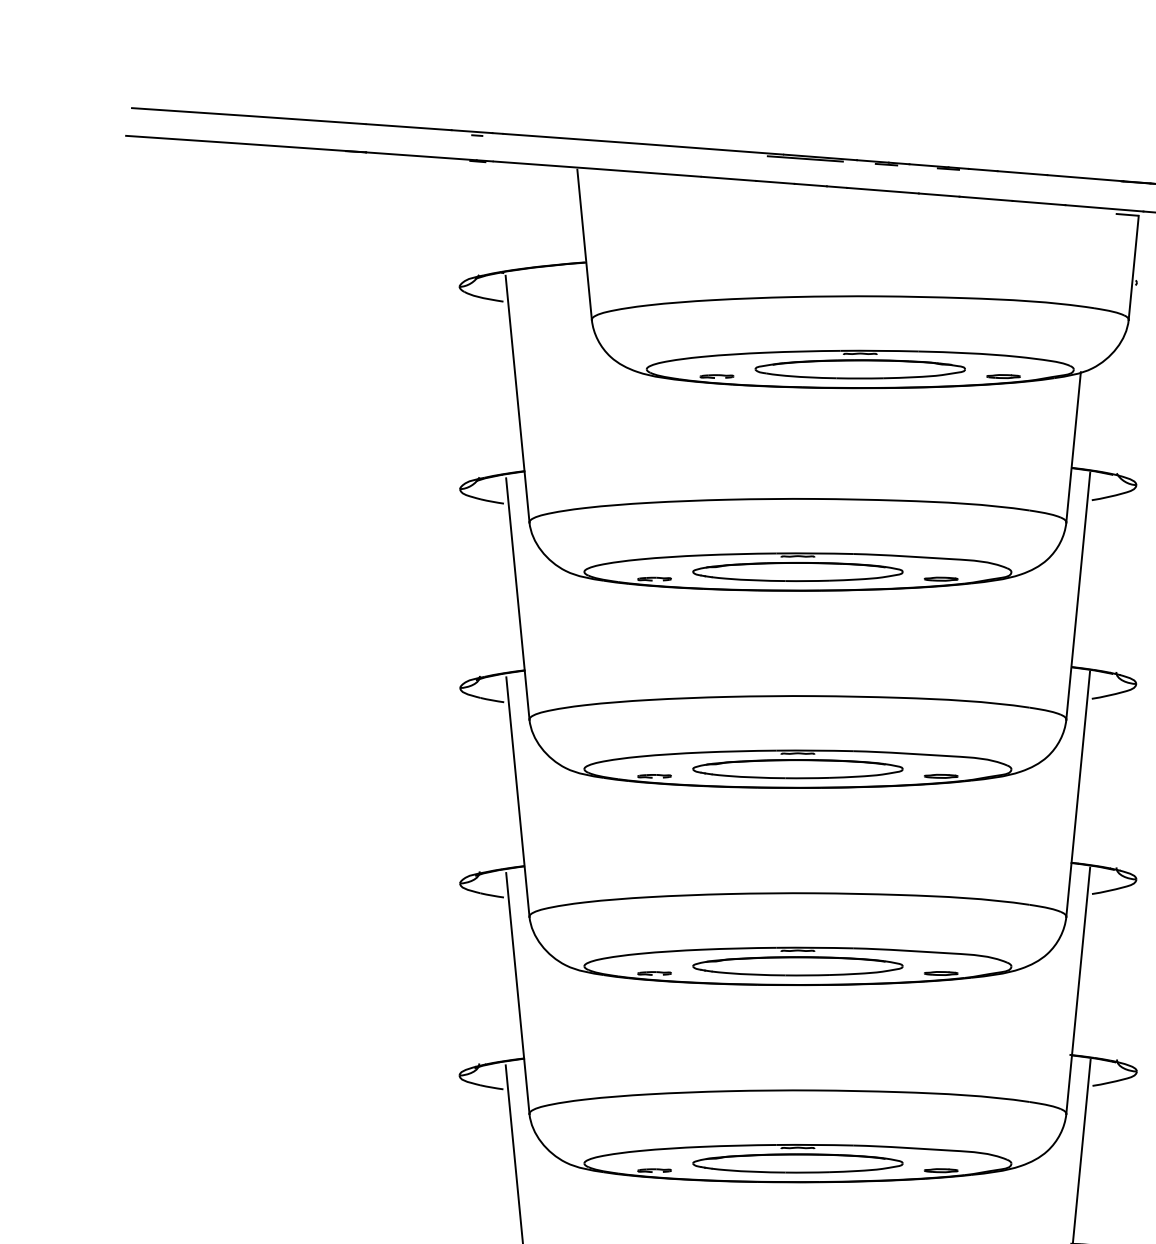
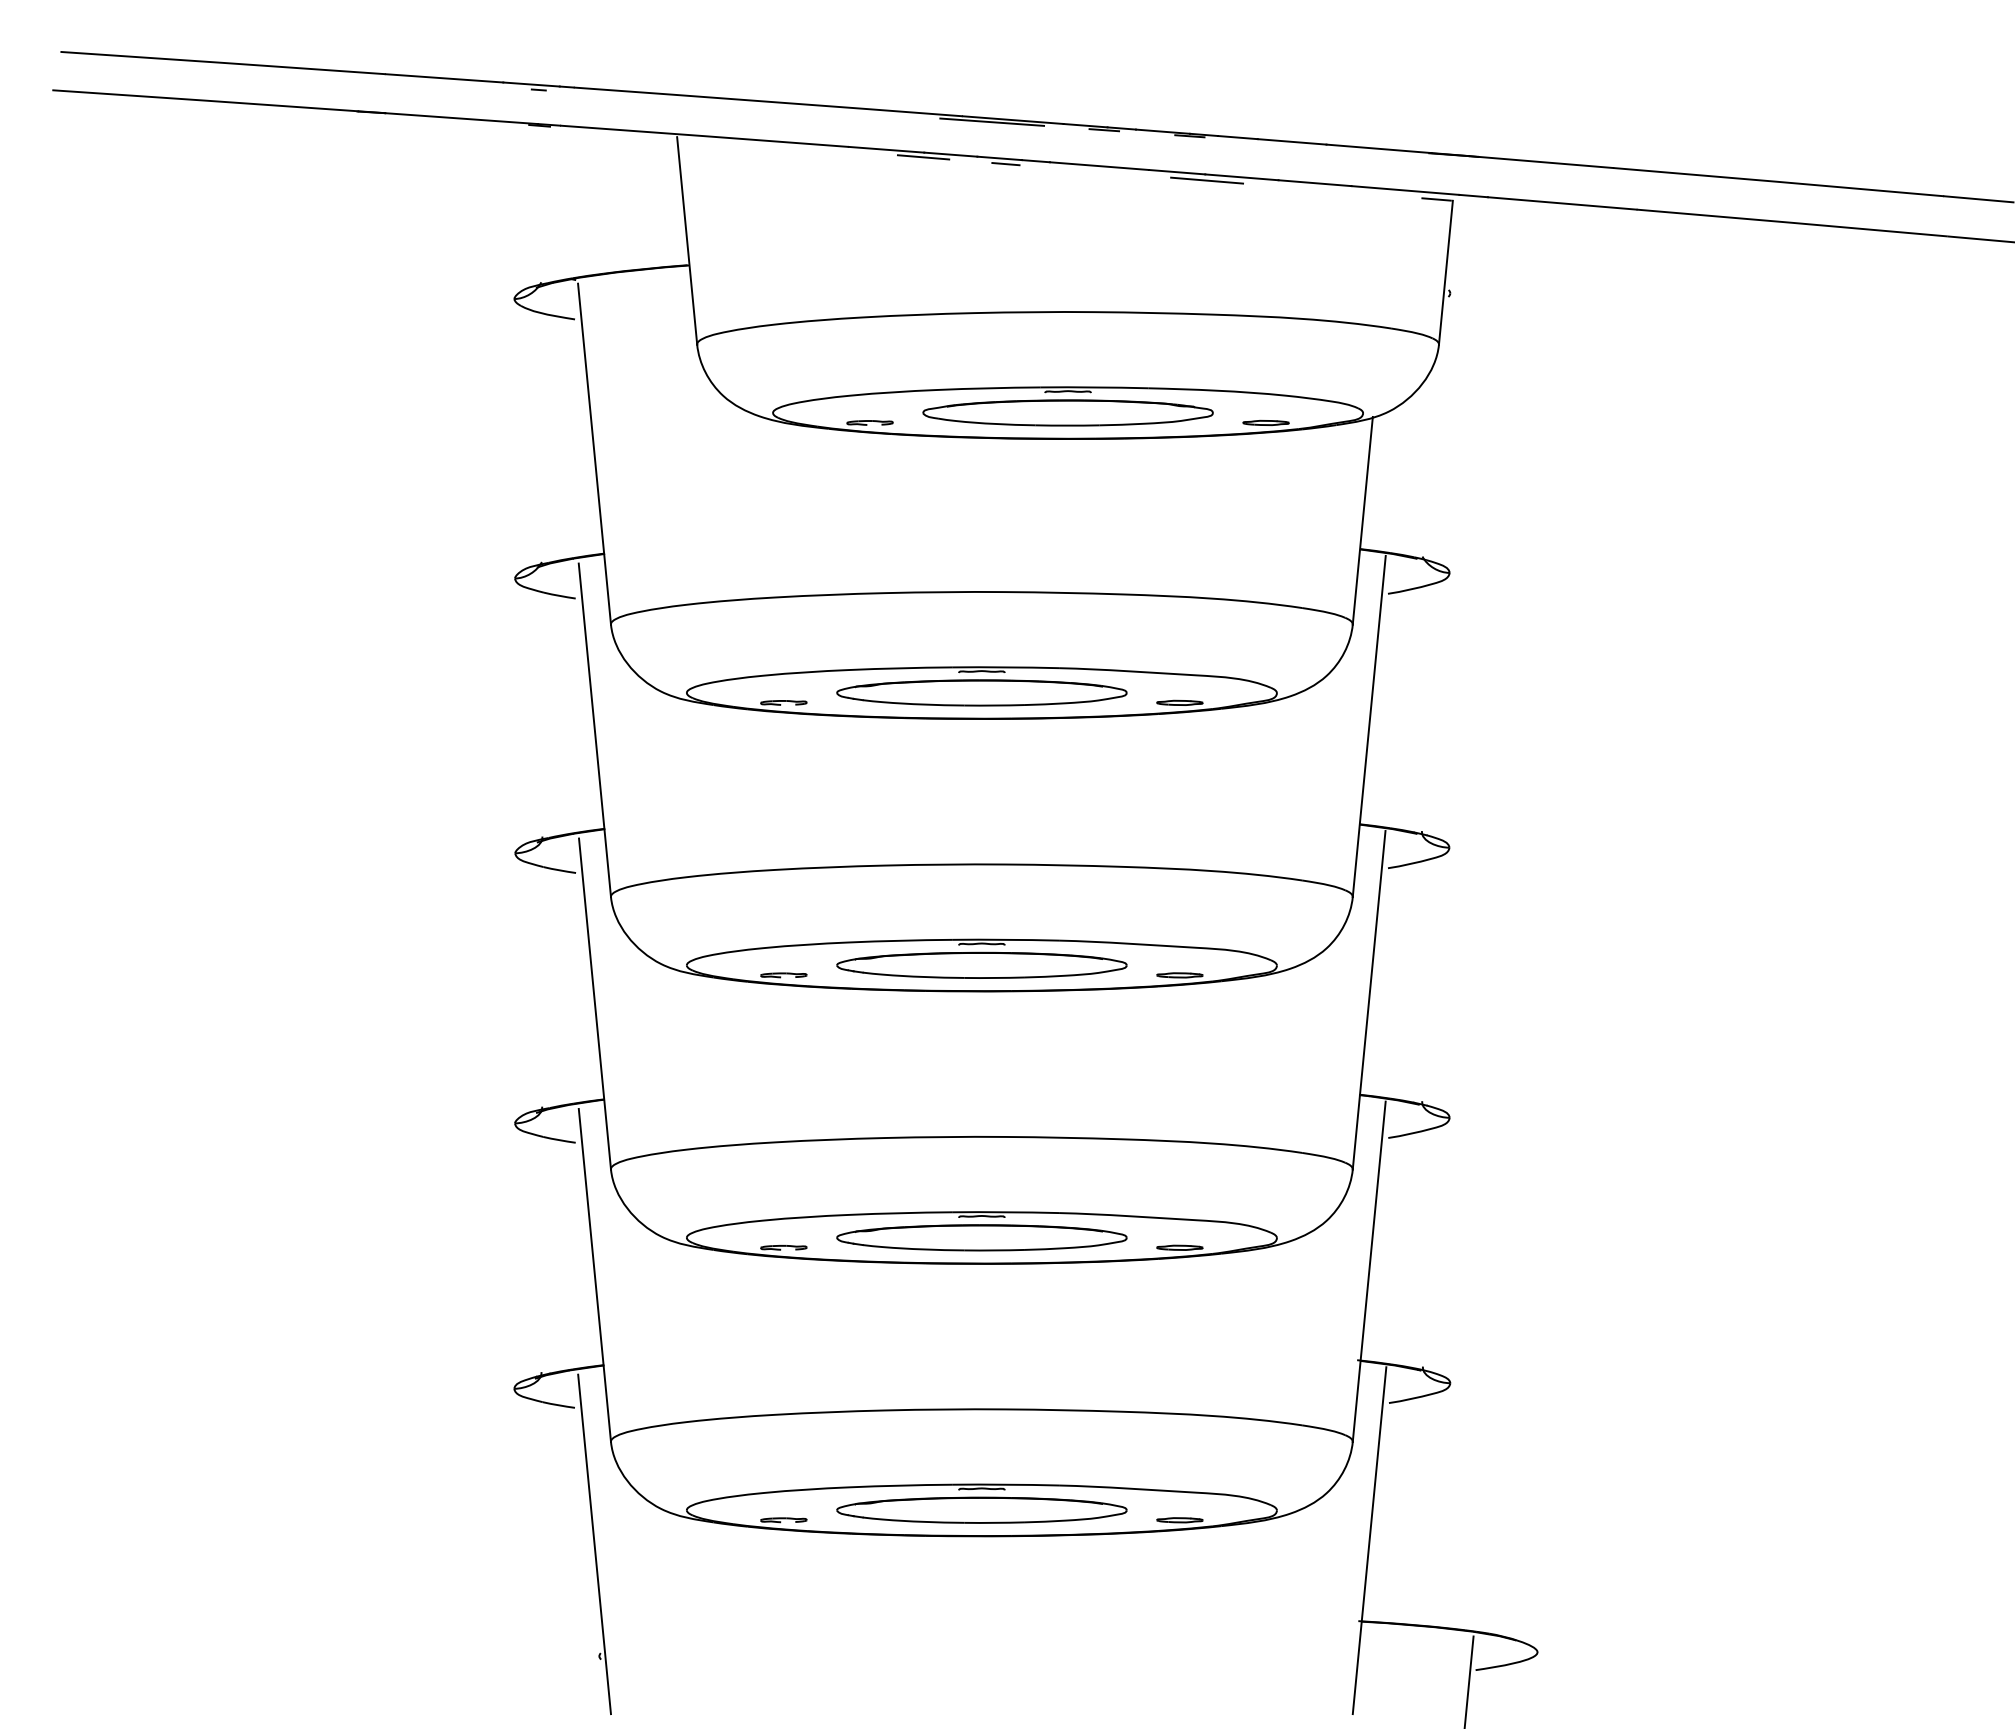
line: (755, 184) -> (923, 157), added
line: (814, 189) -> (1005, 164), added
line: (961, 201) -> (1207, 180), added

